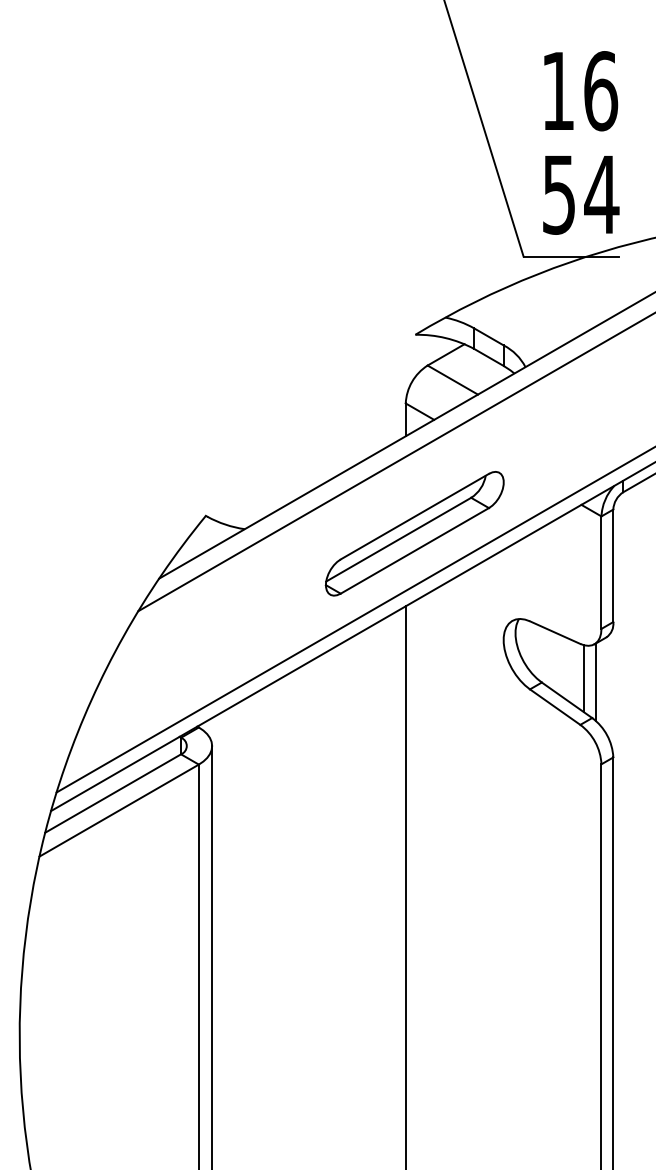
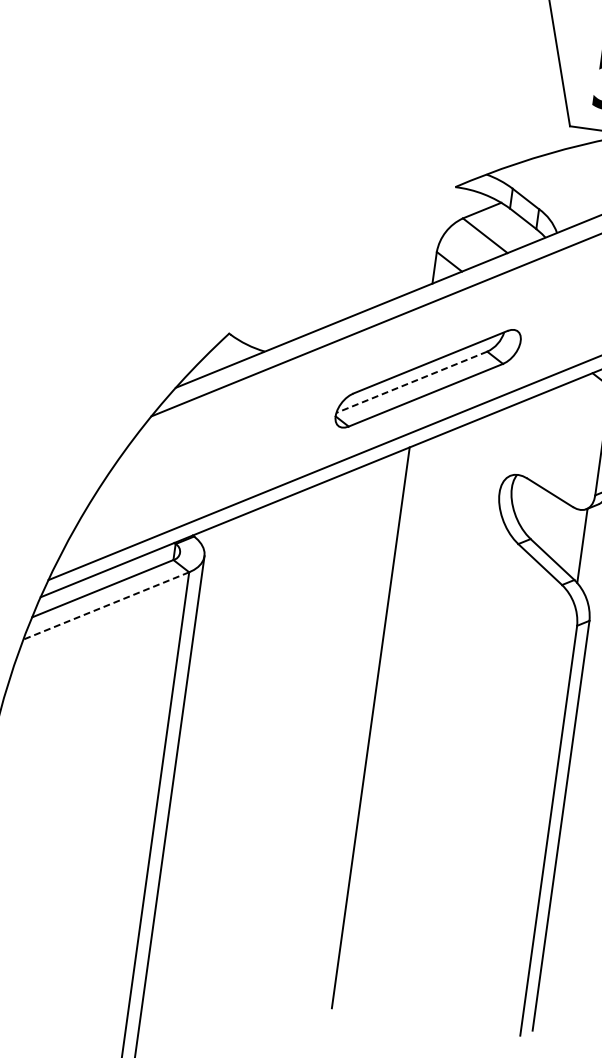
line: (398, 539) -> (411, 382), solid -> dashed
line: (583, 678) -> (571, 540), removed
line: (119, 810) -> (106, 605), solid -> dashed

